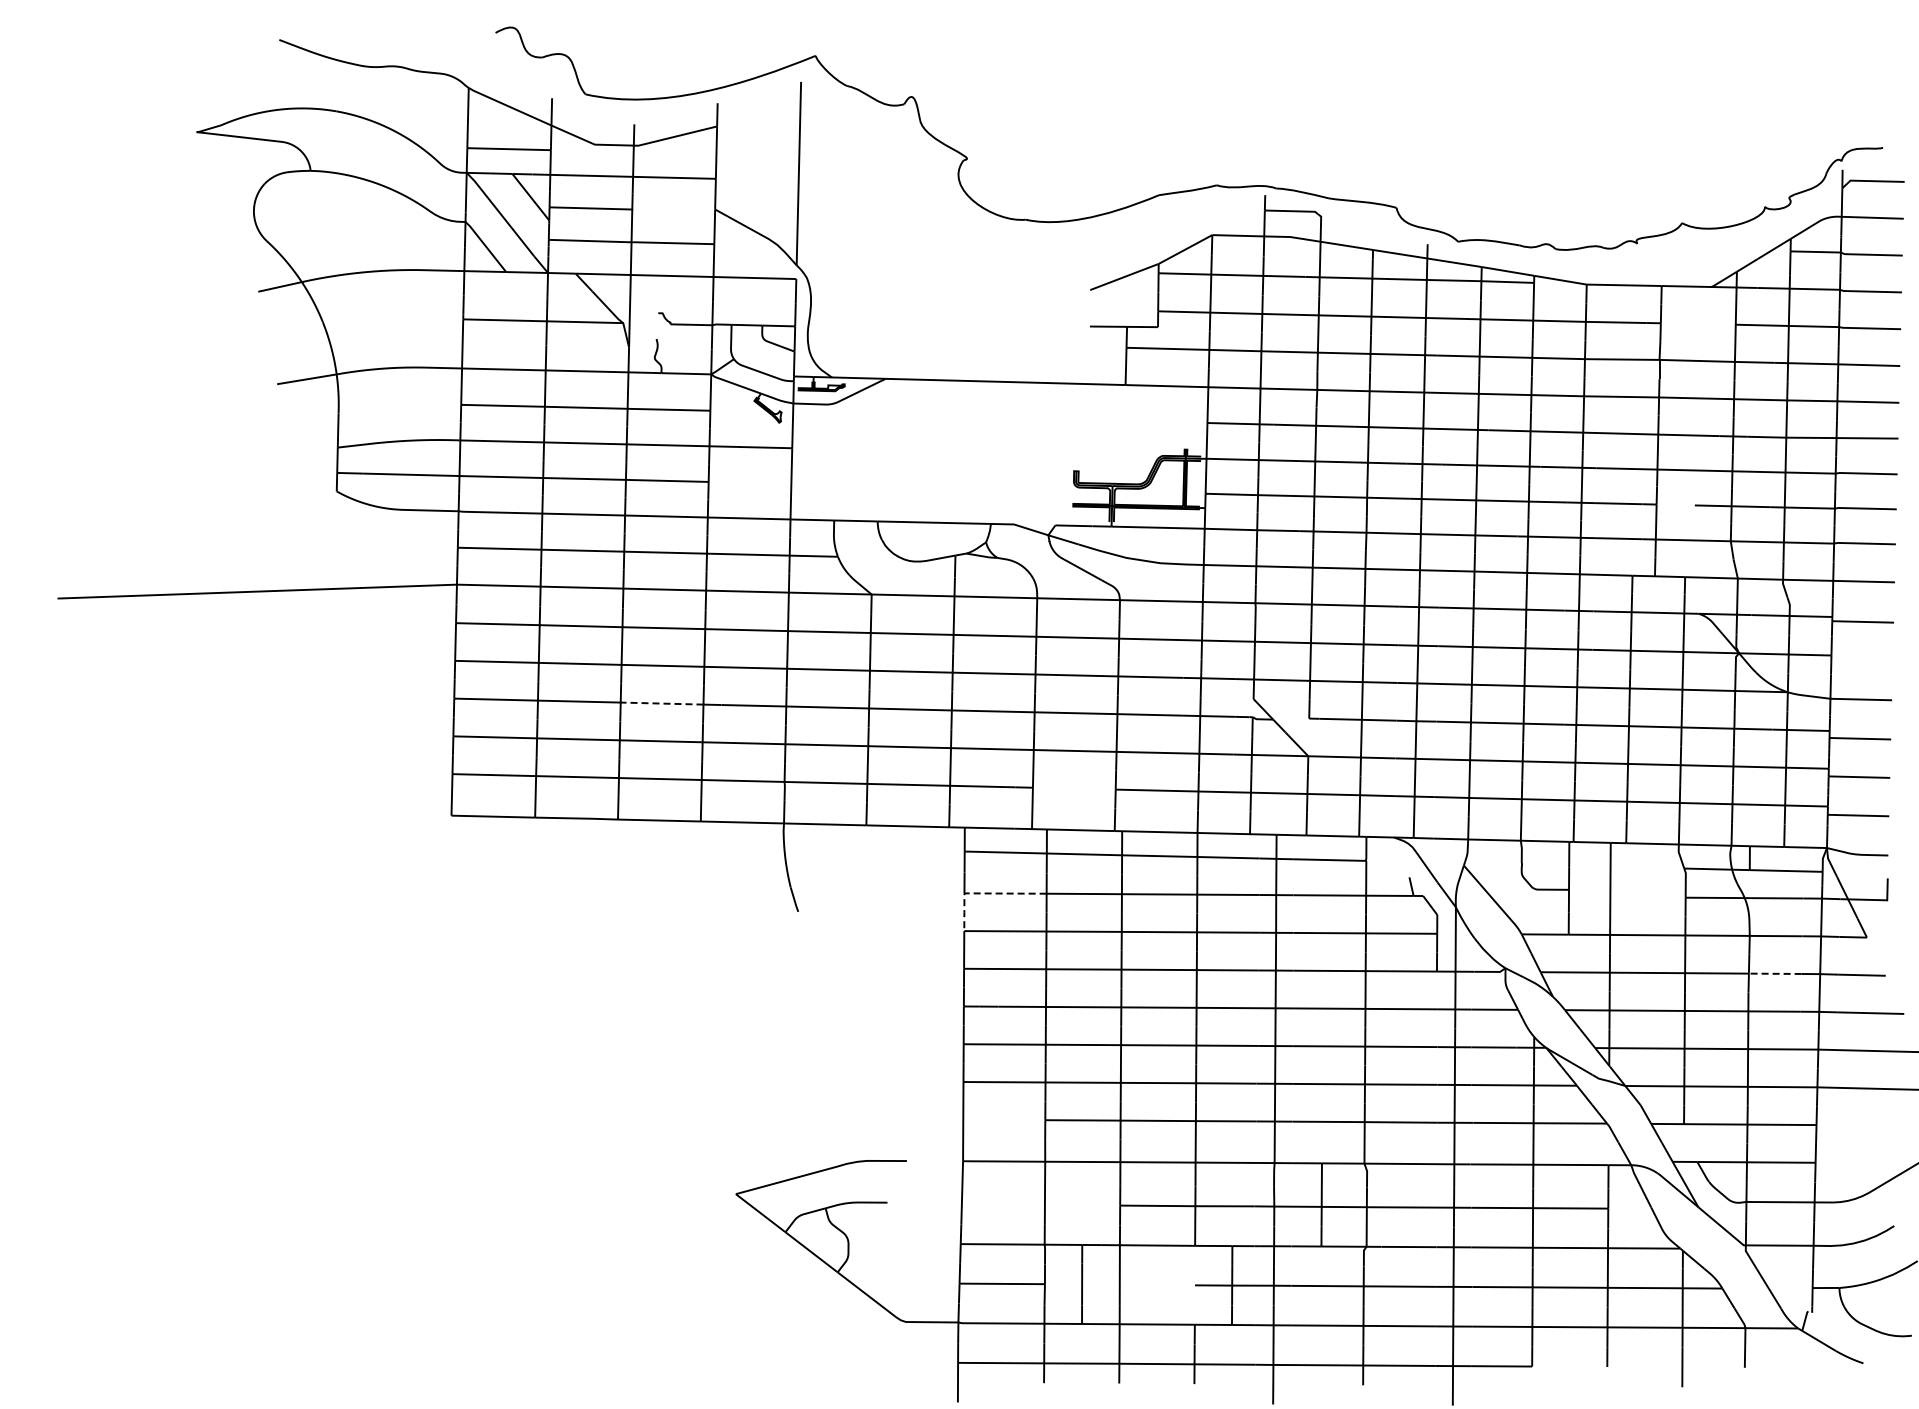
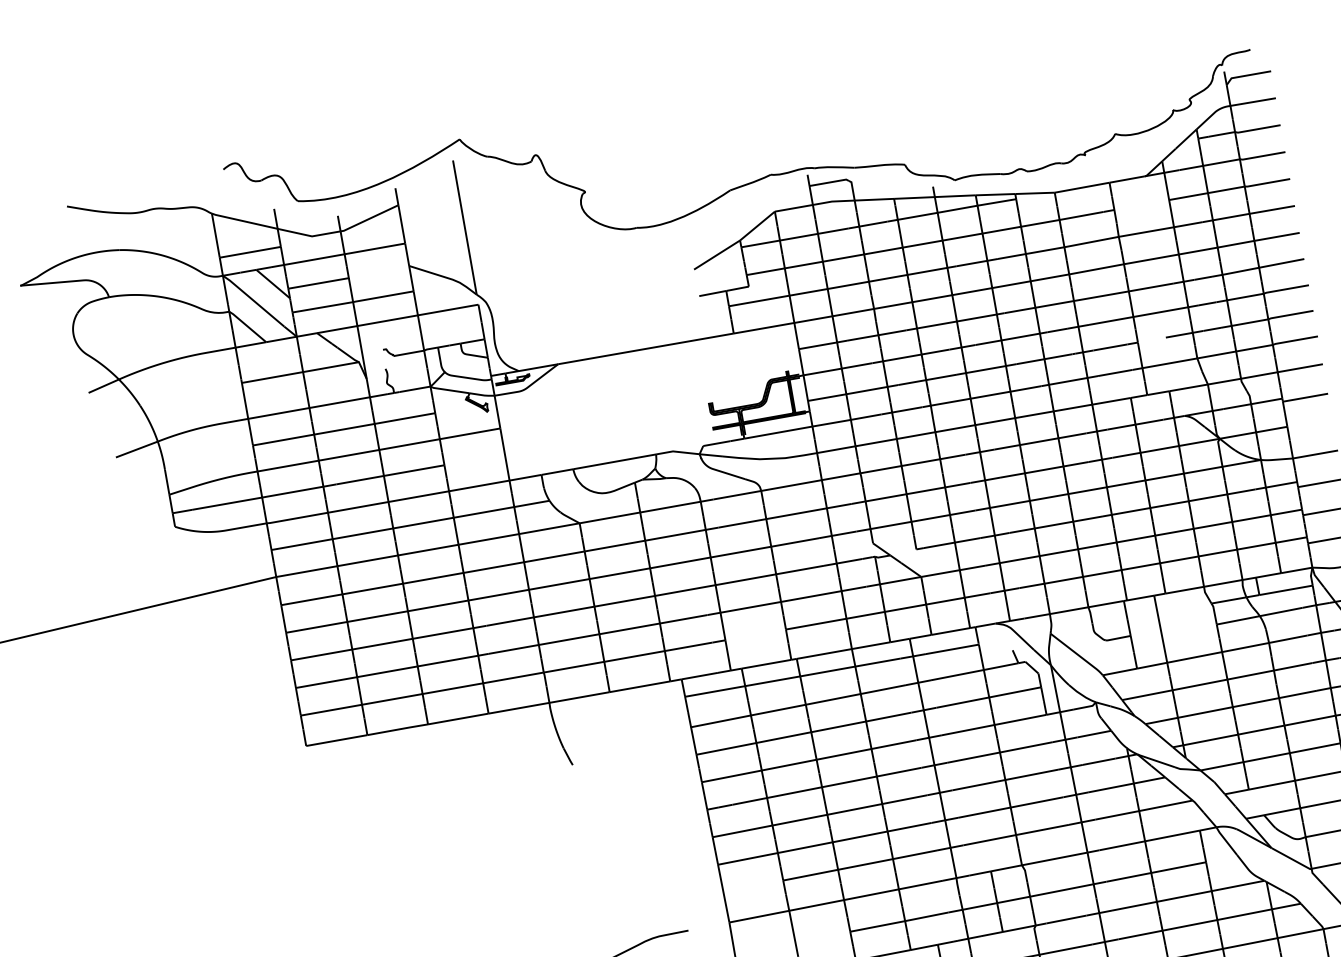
line: (661, 703) -> (442, 633), dashed -> solid
line: (985, 893) -> (706, 724), dashed -> solid
line: (1774, 973) -> (1292, 666), dashed -> solid

